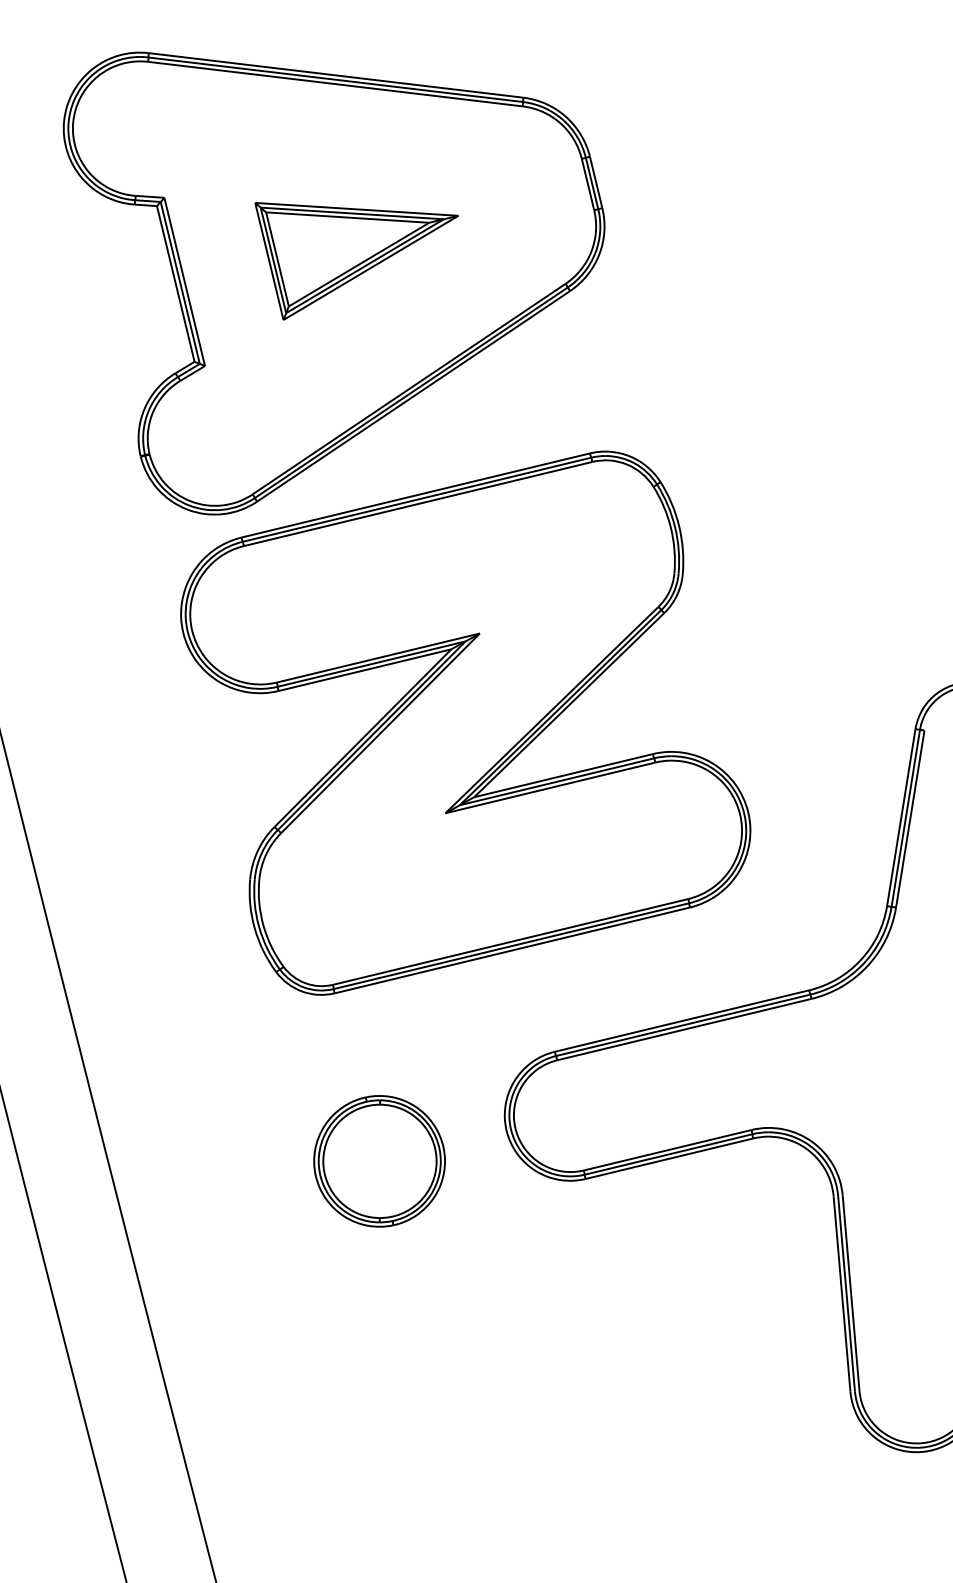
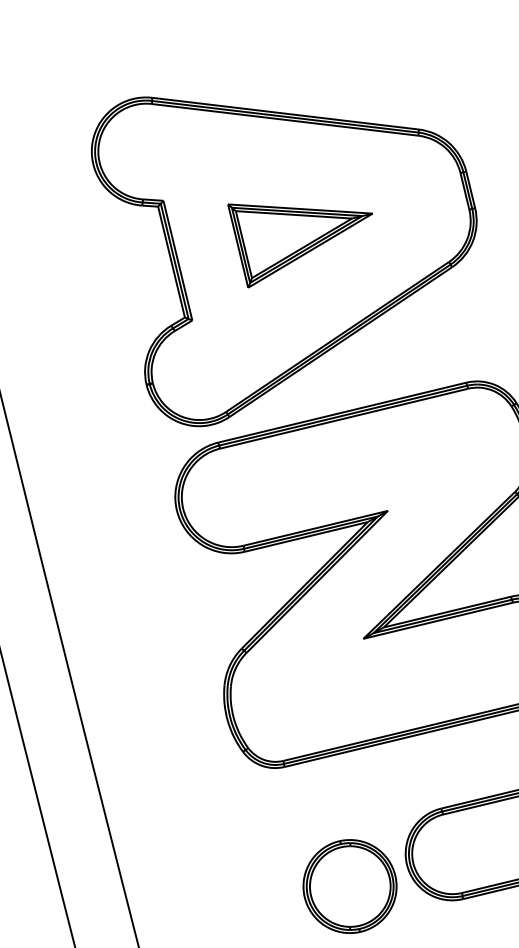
part: (379, 1161) -> (349, 886), moved

